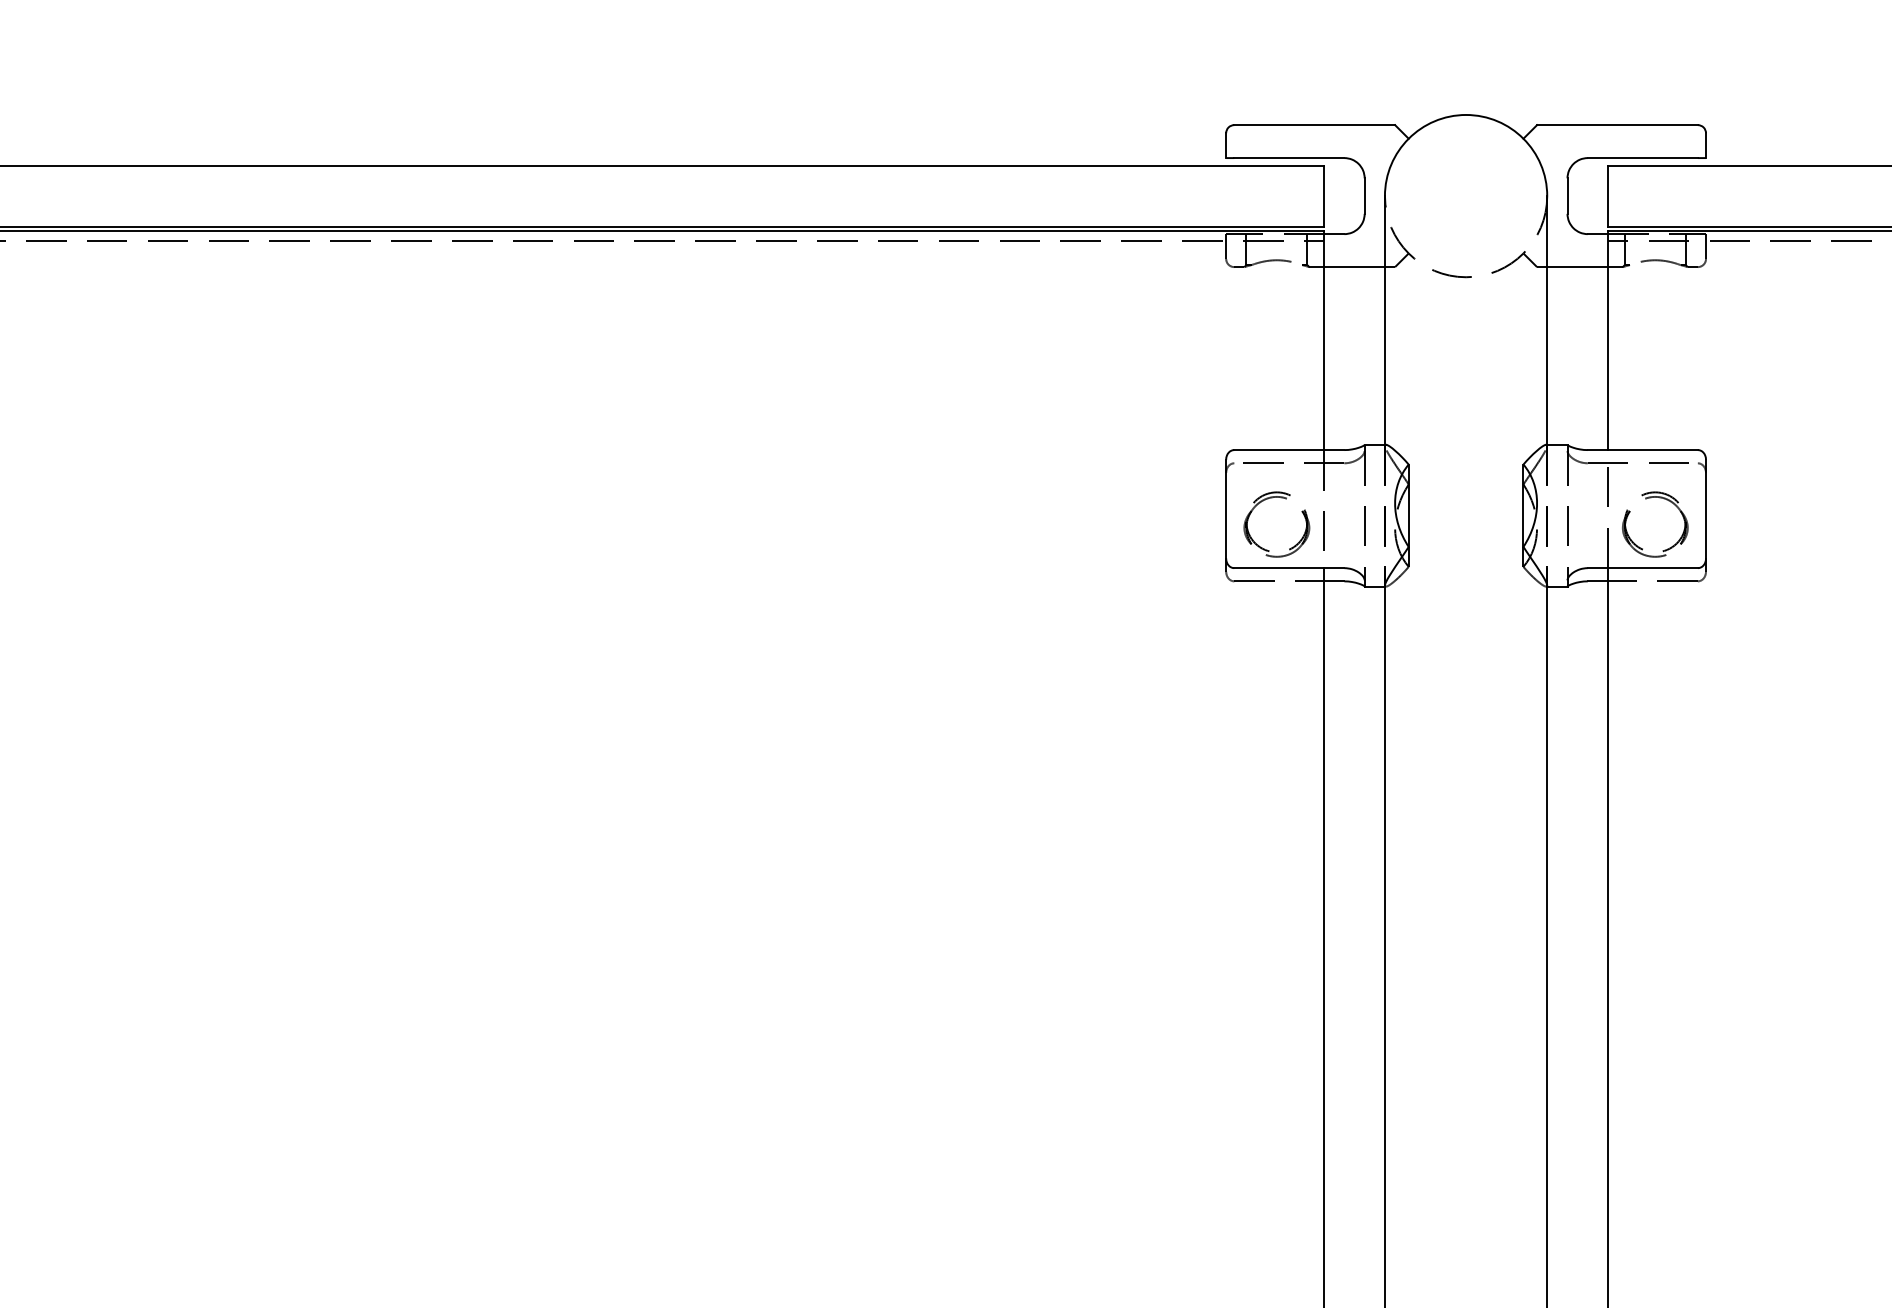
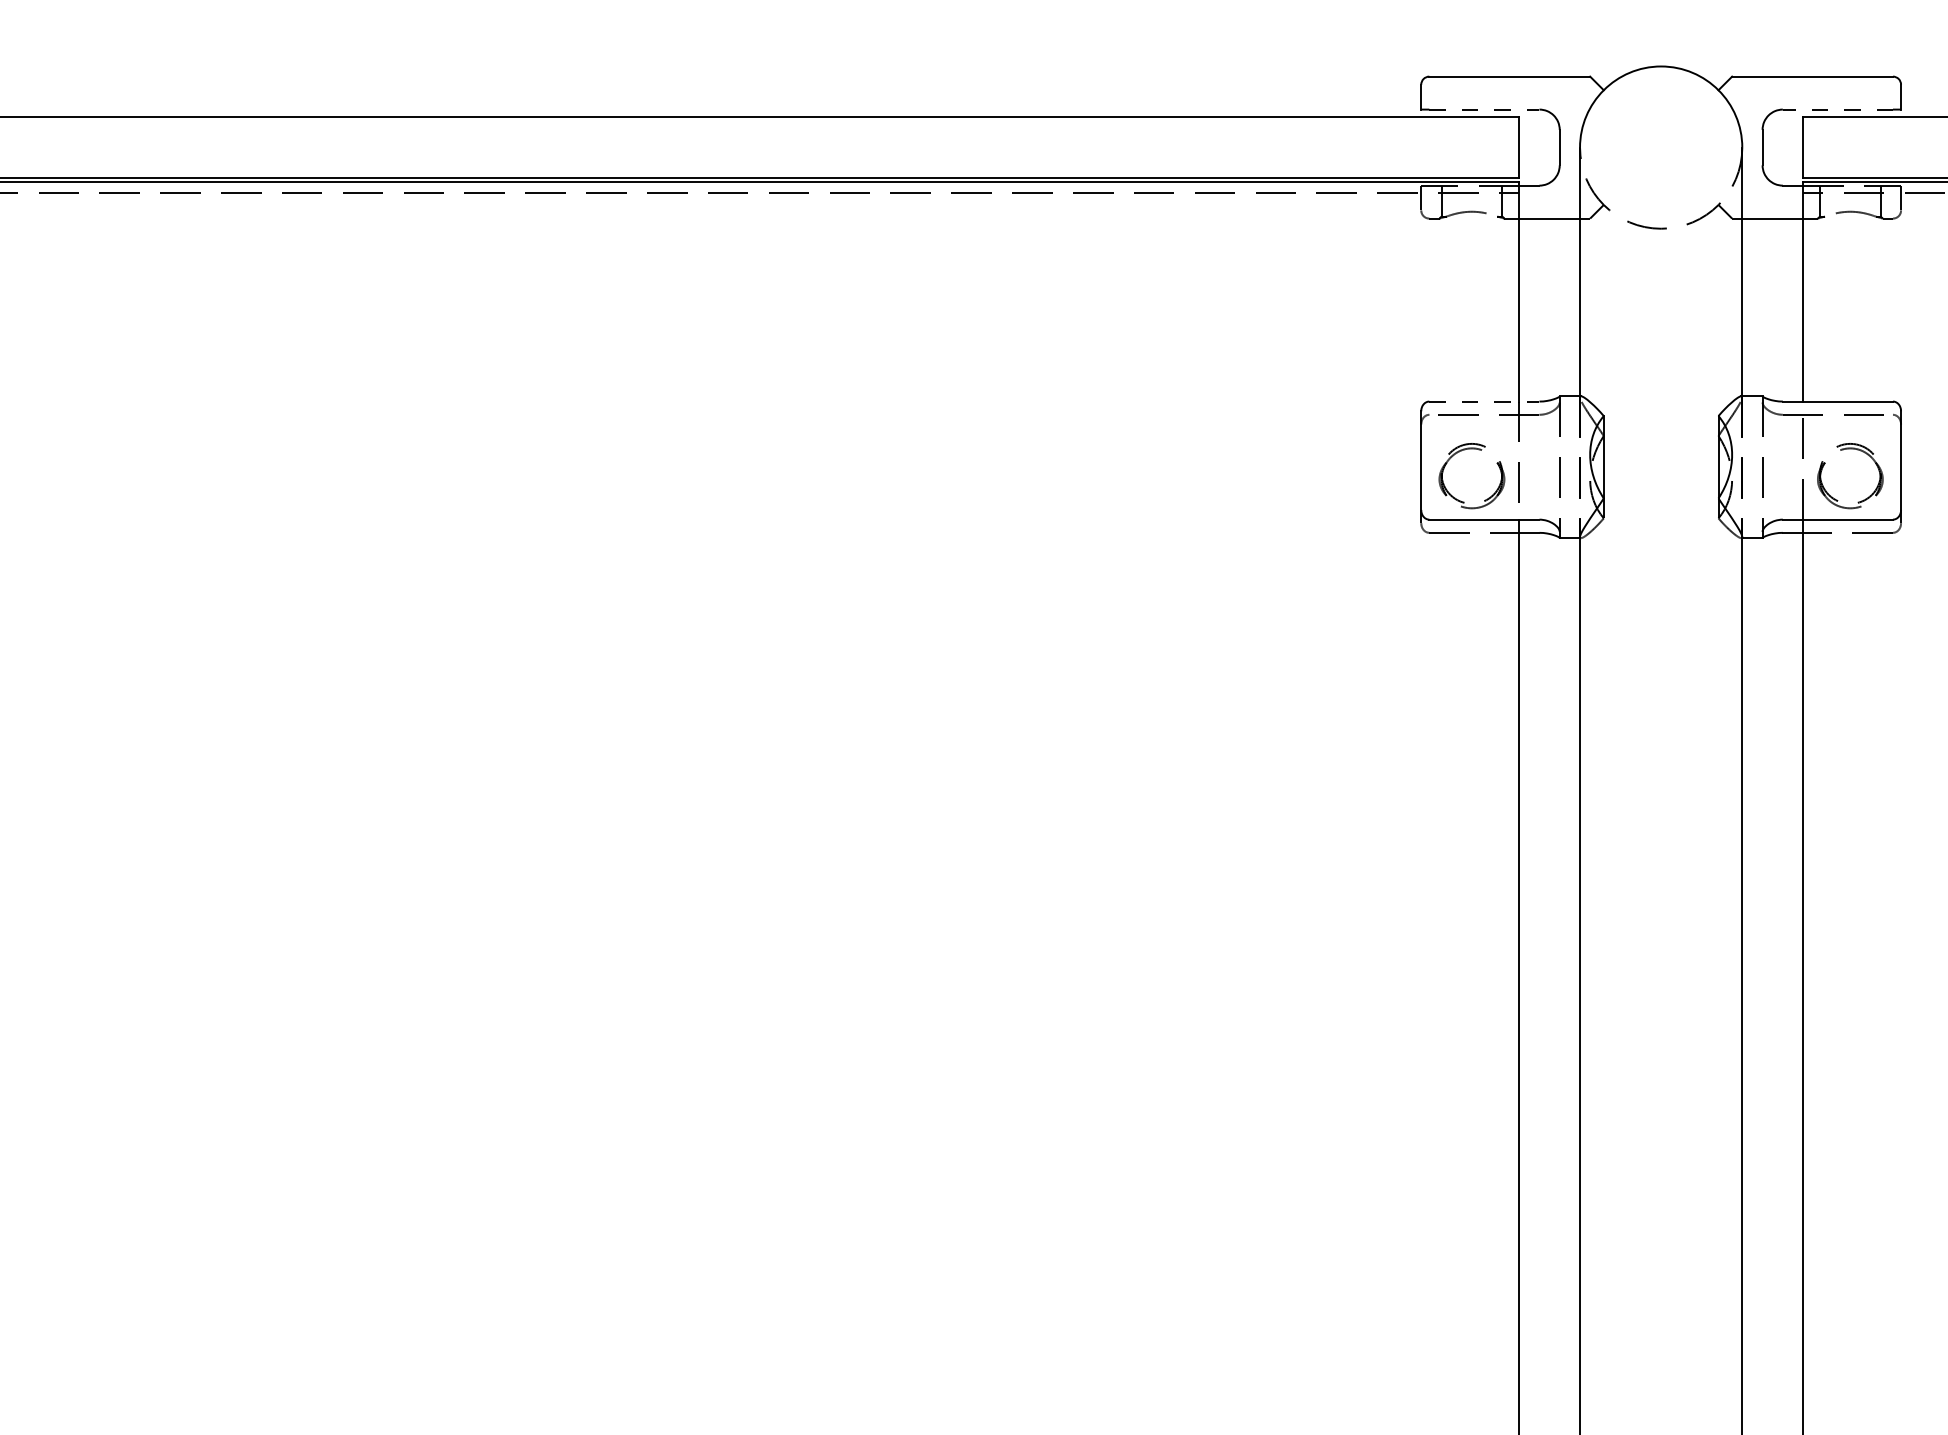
line: (1289, 158) -> (1484, 109), solid -> dashed
line: (1642, 158) -> (1837, 109), solid -> dashed
line: (1289, 450) -> (1484, 401), solid -> dashed

